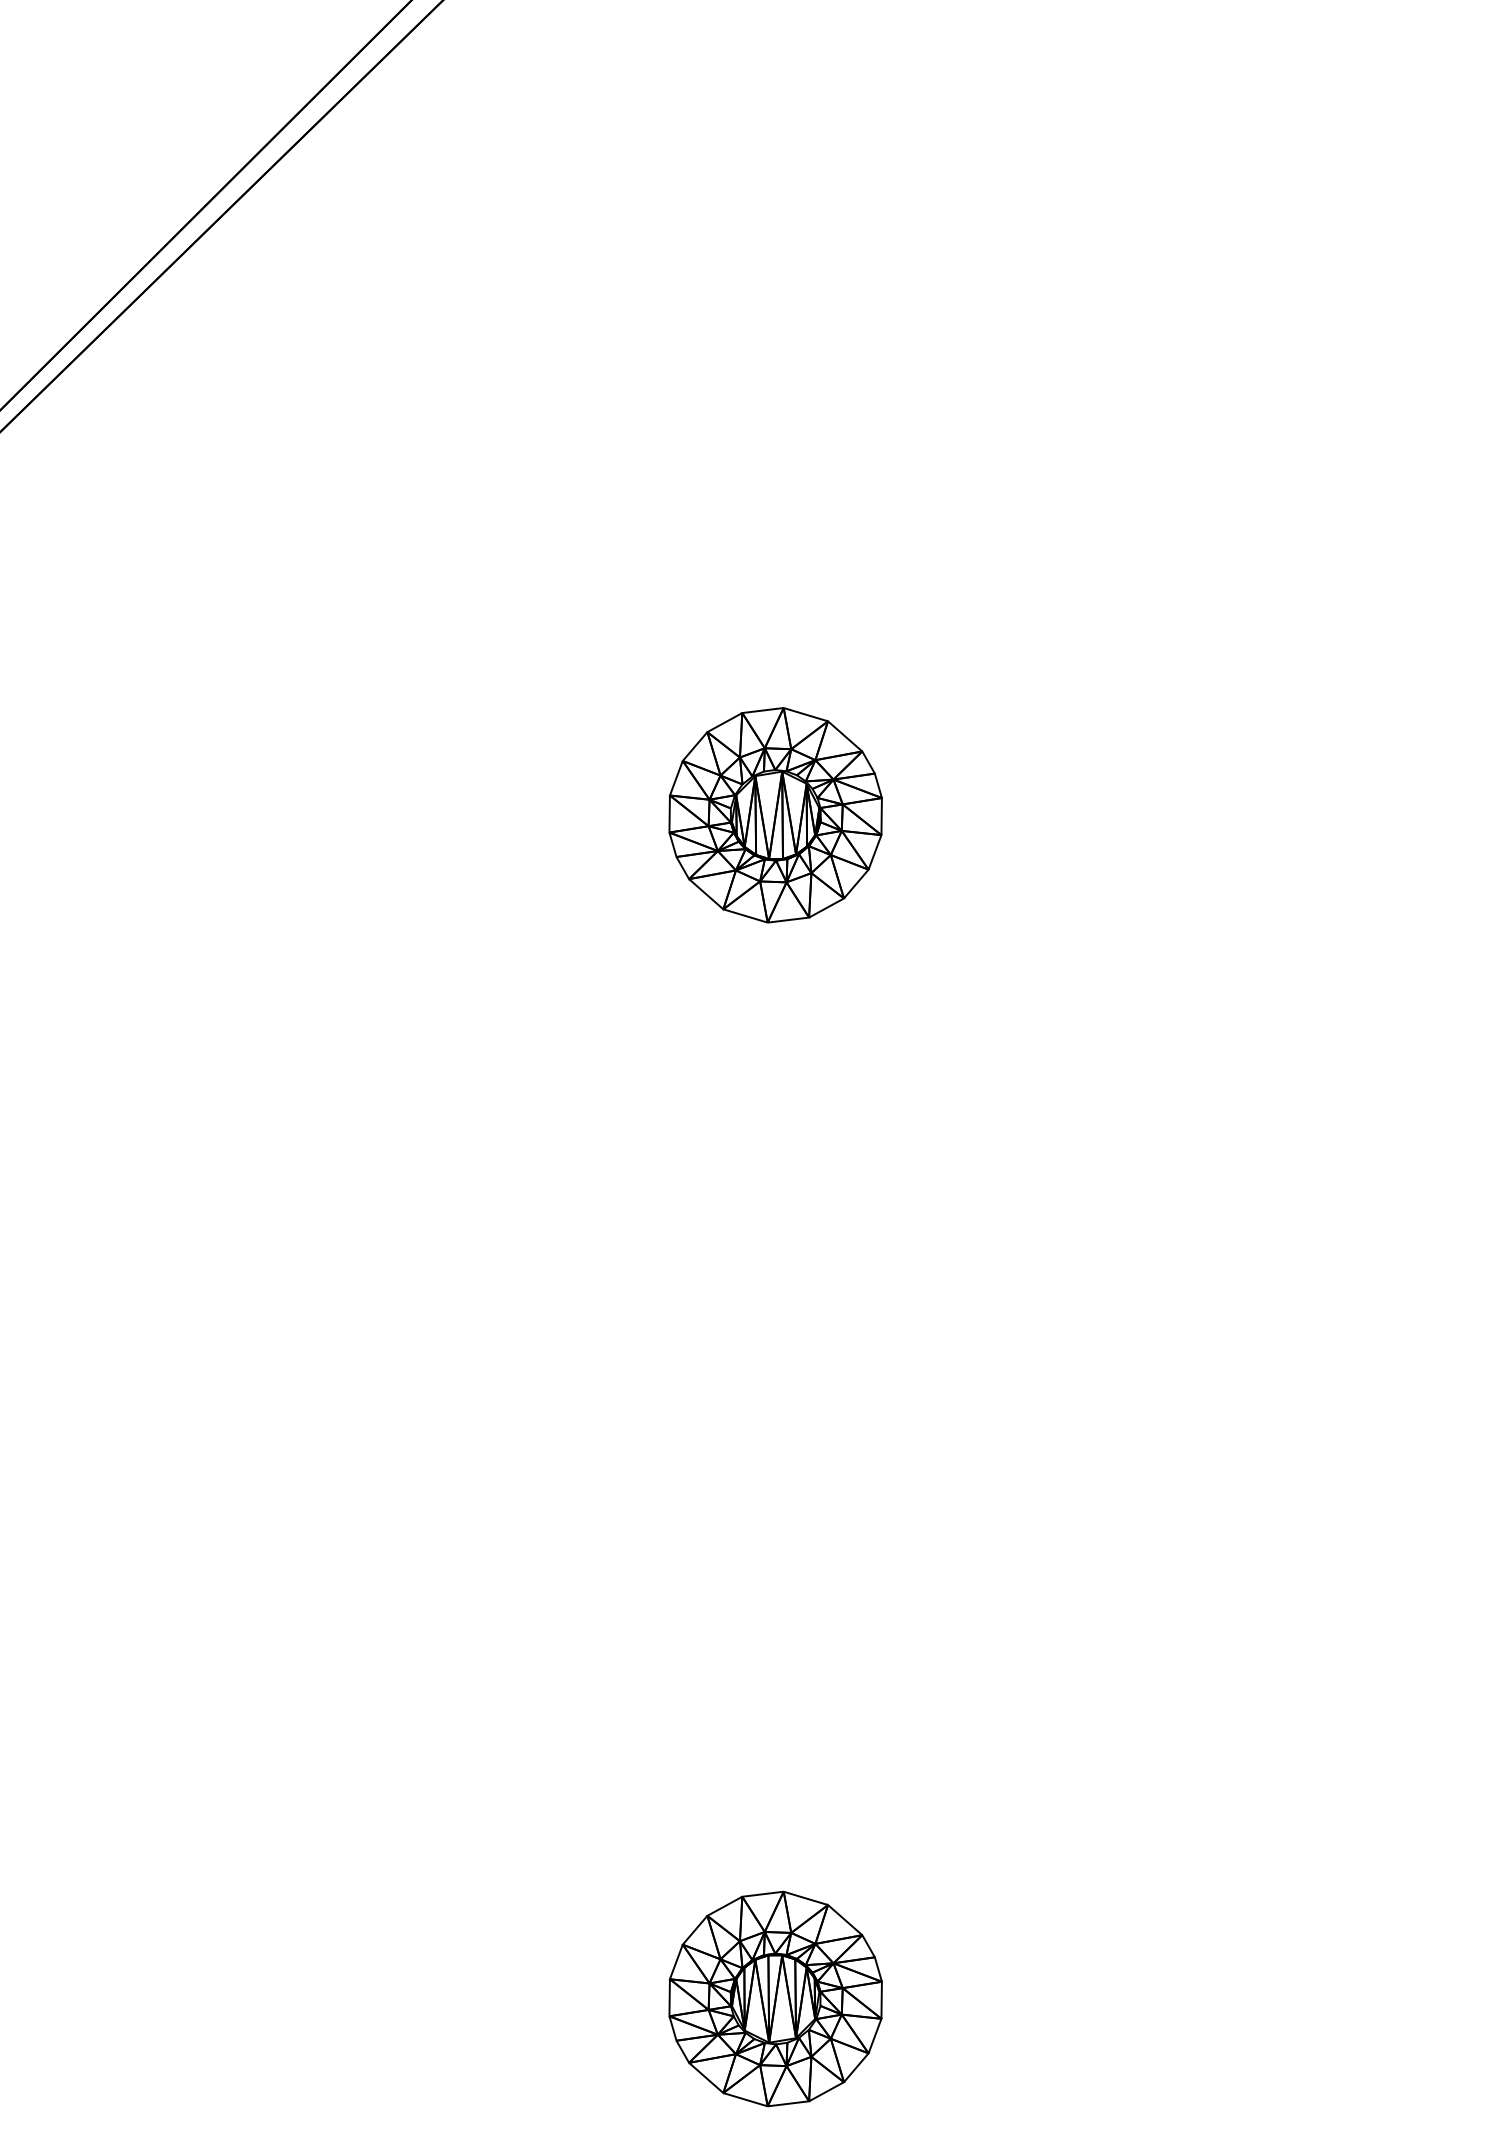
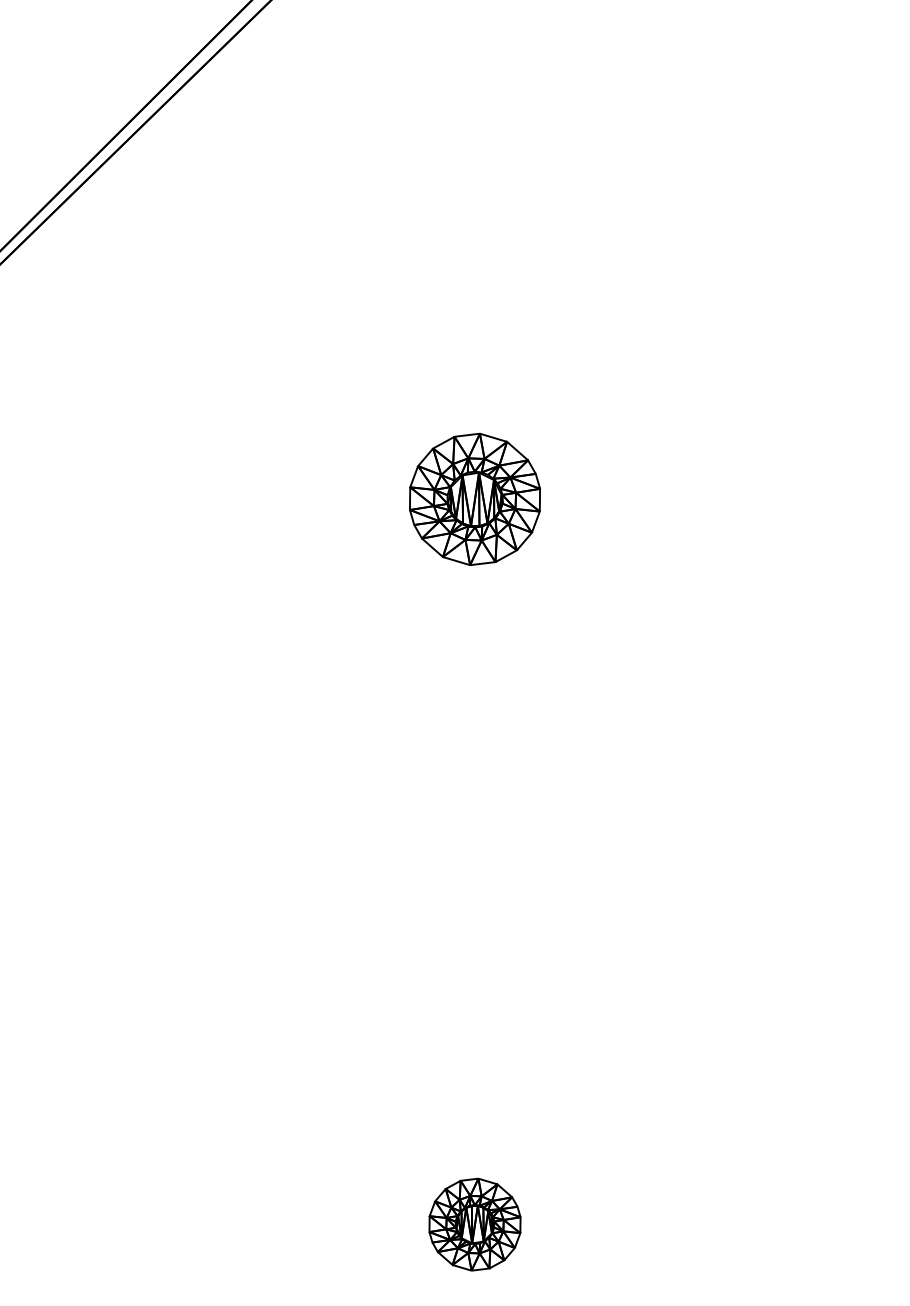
part: (774, 1998) -> (474, 1224), size x0.7

